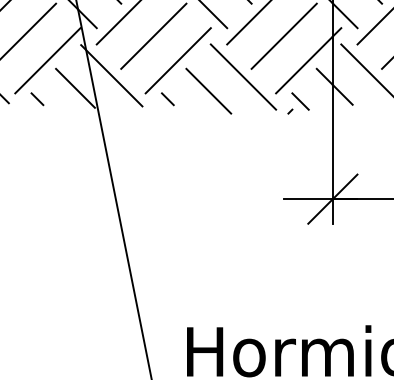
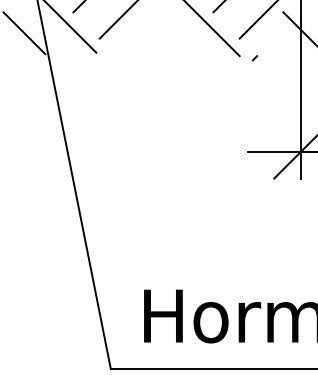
line: (208, 90) -> (167, 35), removed
line: (167, 99) -> (123, 45), removed
line: (300, 101) -> (265, 47), removed

